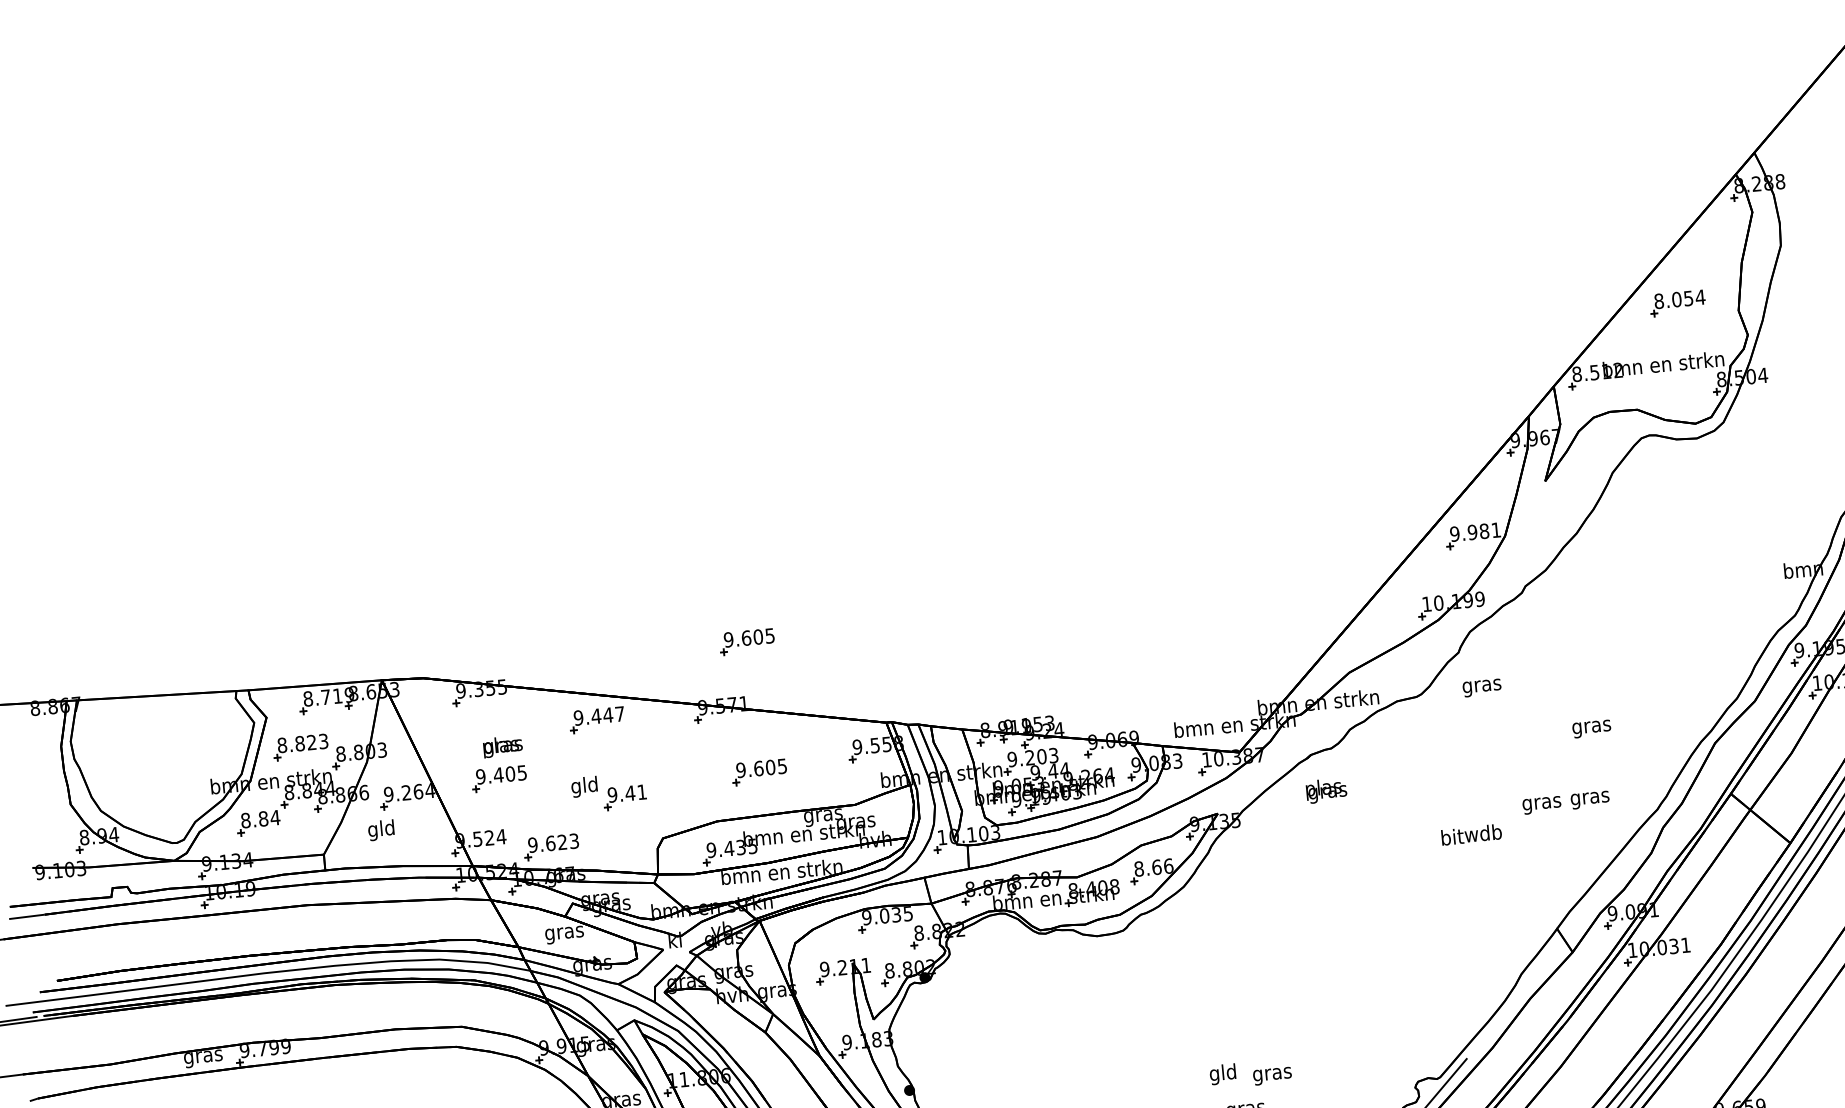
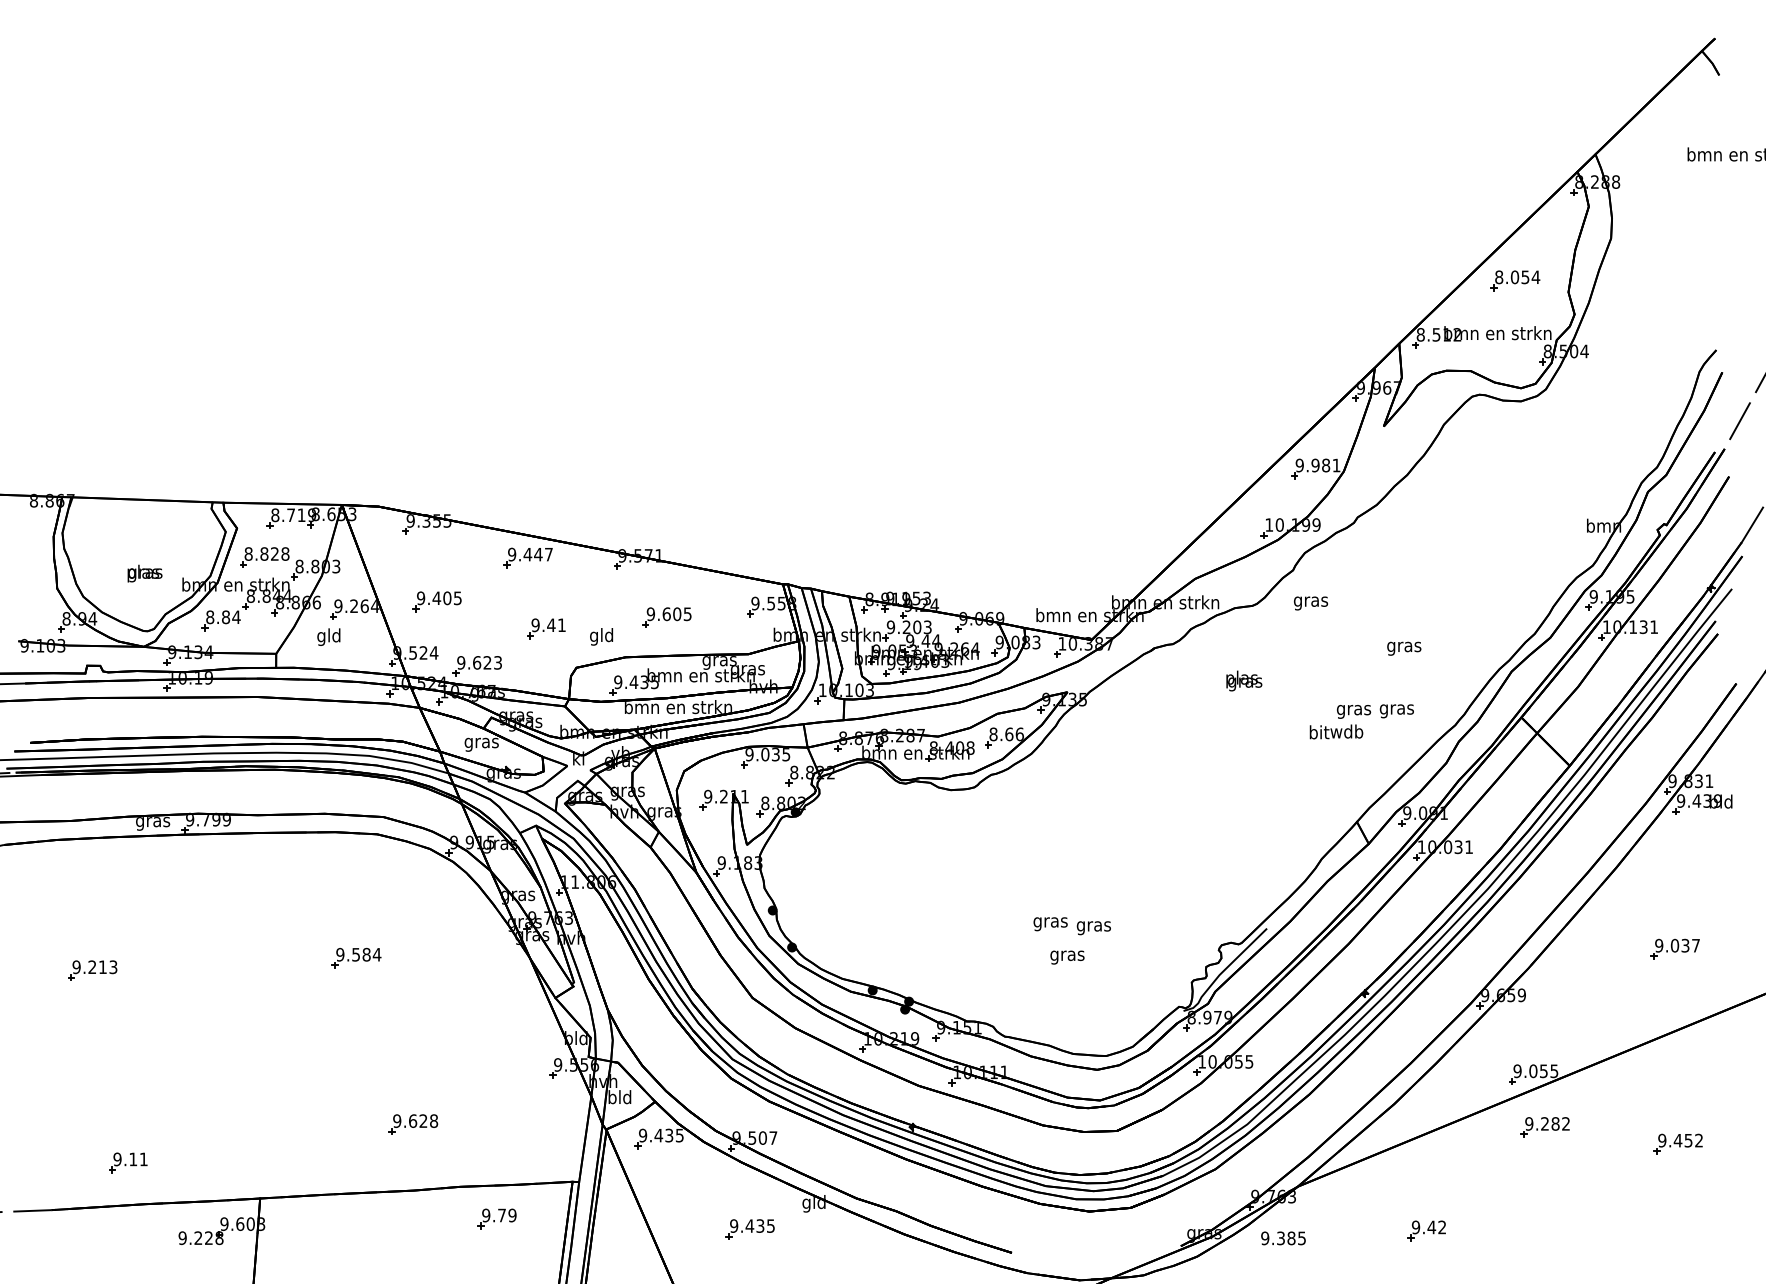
part: (746, 641) -> (666, 501), removed
text: (323, 740) -> (285, 553), 8.823 -> 8.828
text: (502, 746) -> (144, 573), moved
text: (584, 786) -> (601, 636), moved
text: (1326, 790) -> (1244, 680), moved
text: (1471, 834) -> (1336, 731), moved
text: (1223, 1074) -> (1050, 922), gld -> gras

